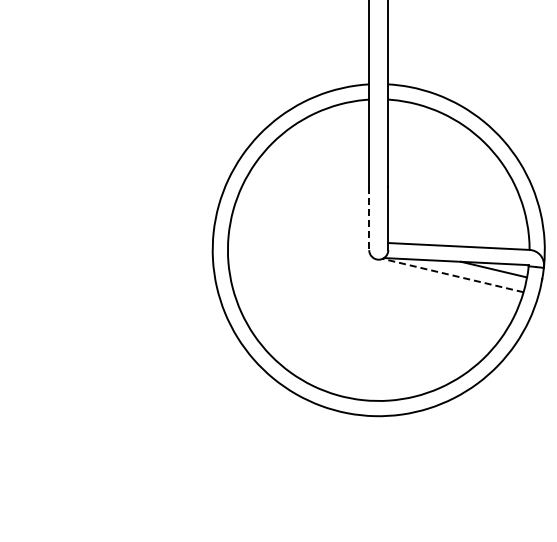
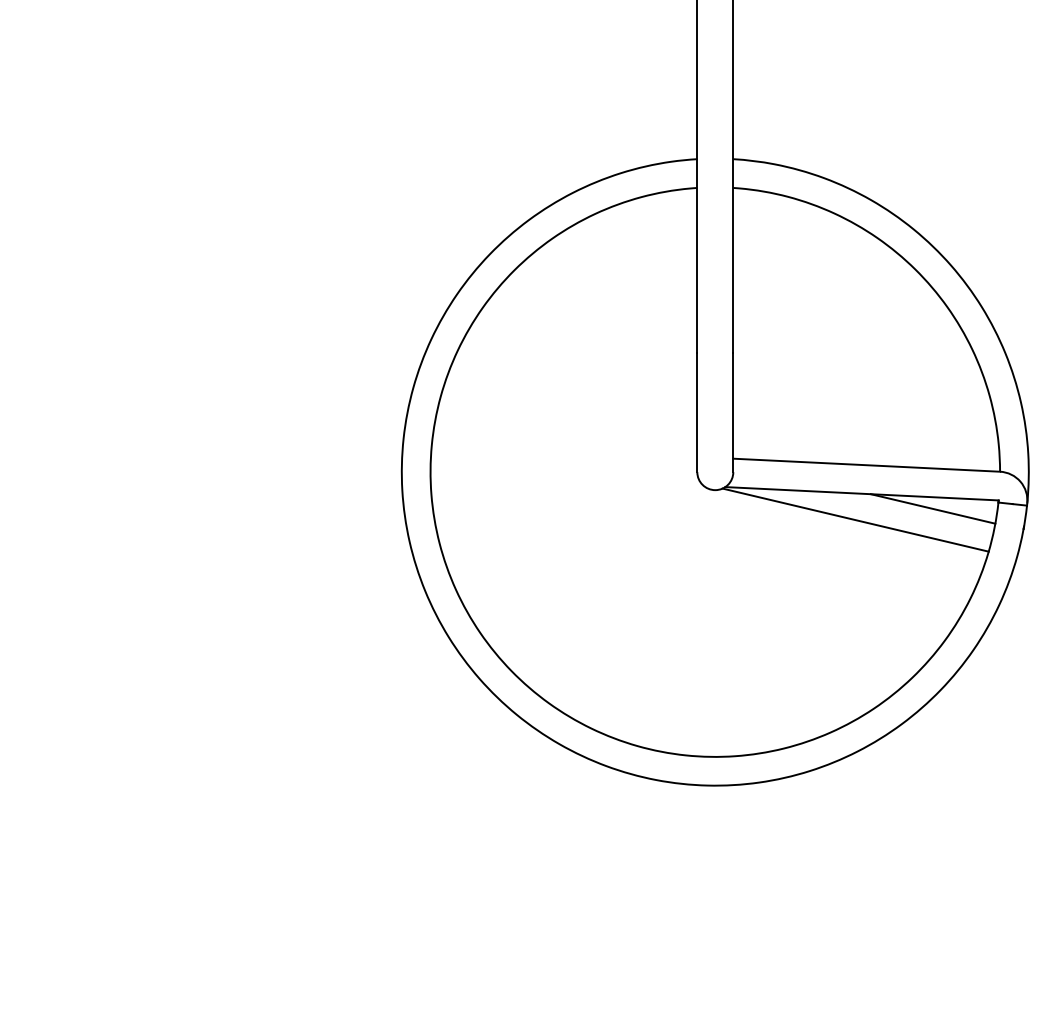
line: (369, 218) -> (697, 412), dashed -> solid
line: (452, 275) -> (854, 519), dashed -> solid

